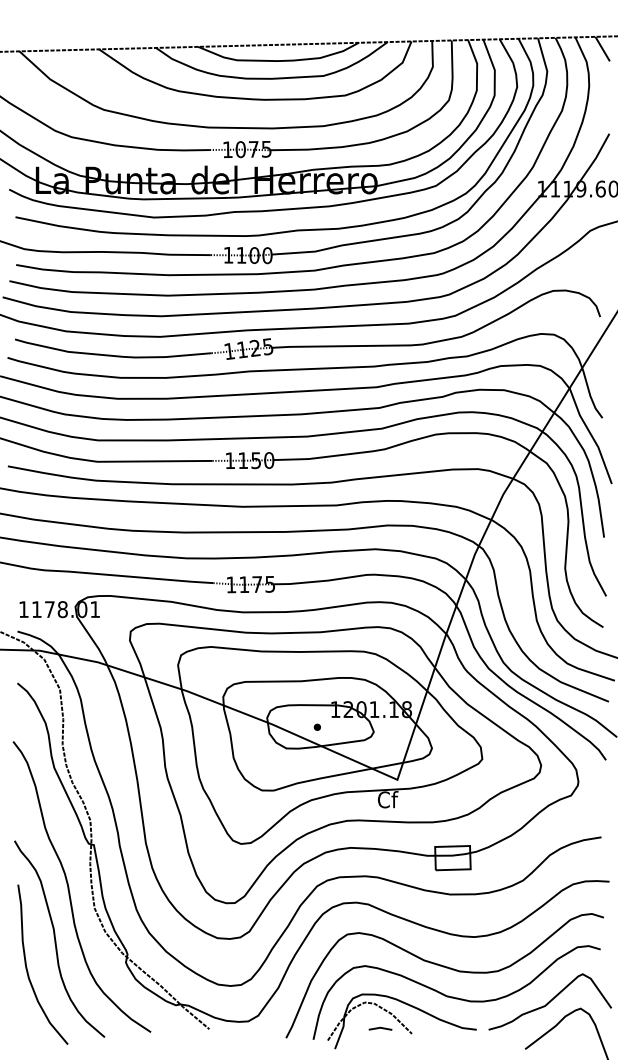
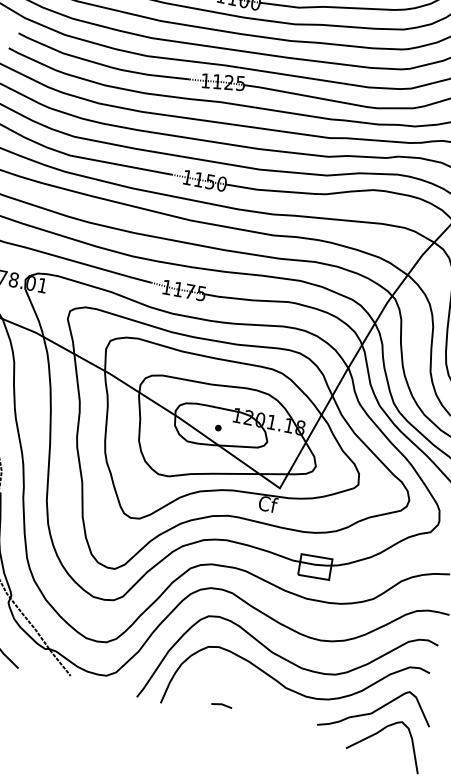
part: (401, 1021) -> (241, 702), removed

